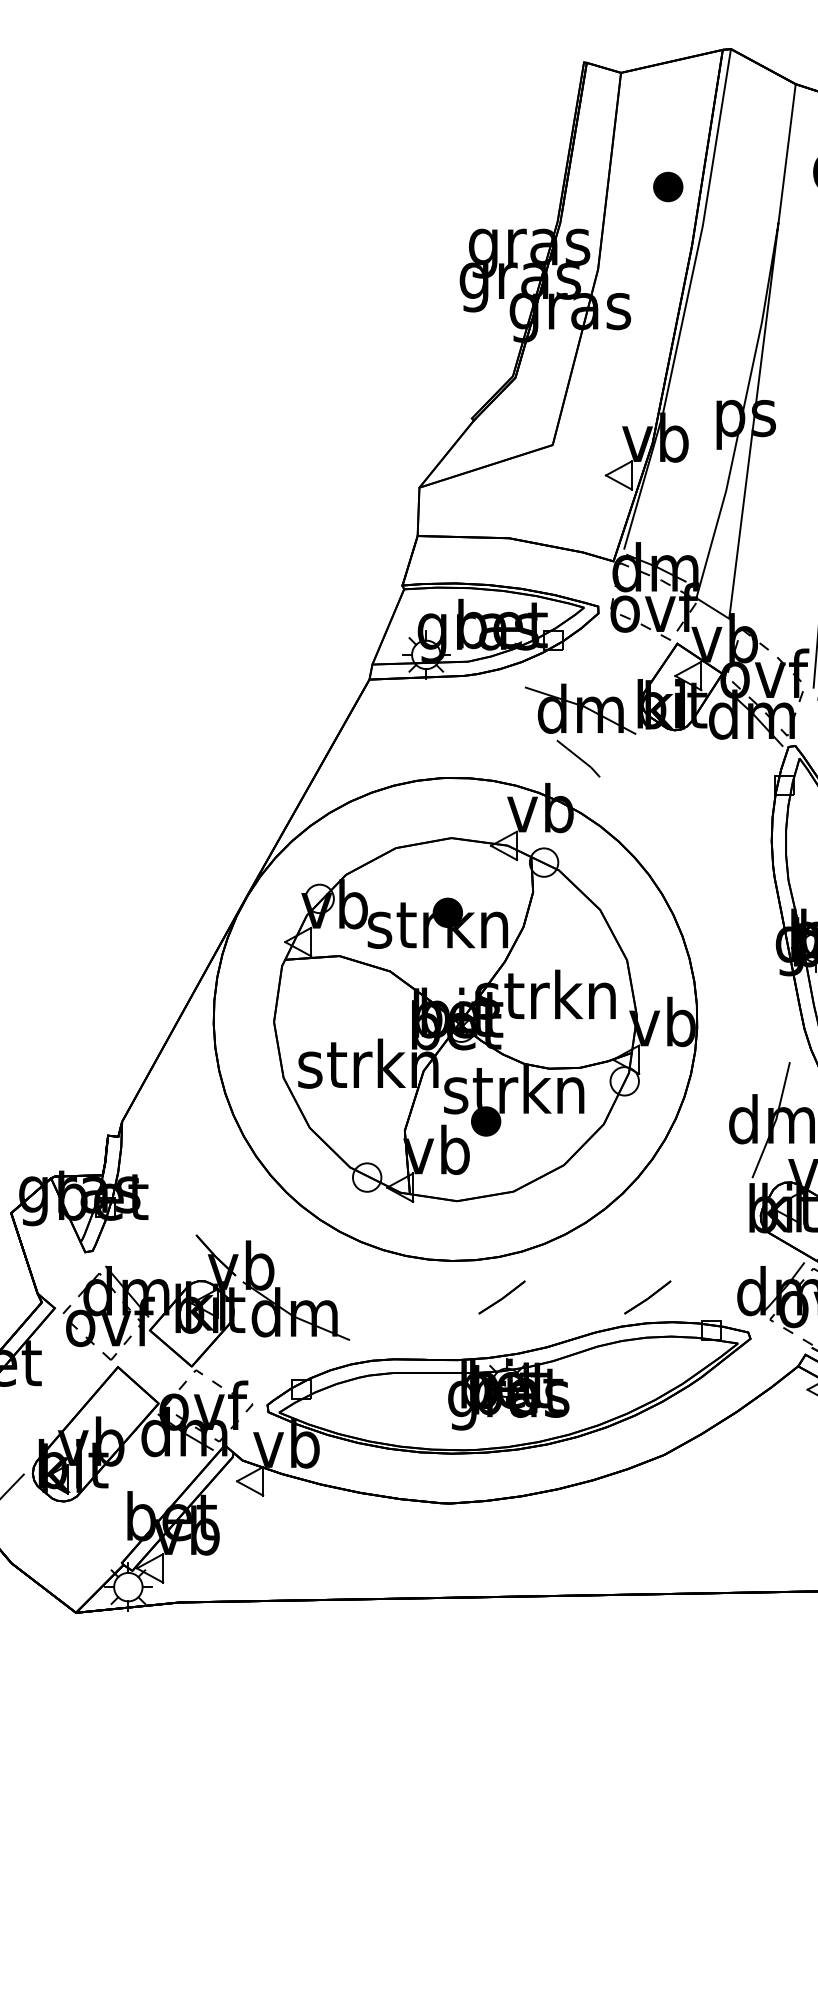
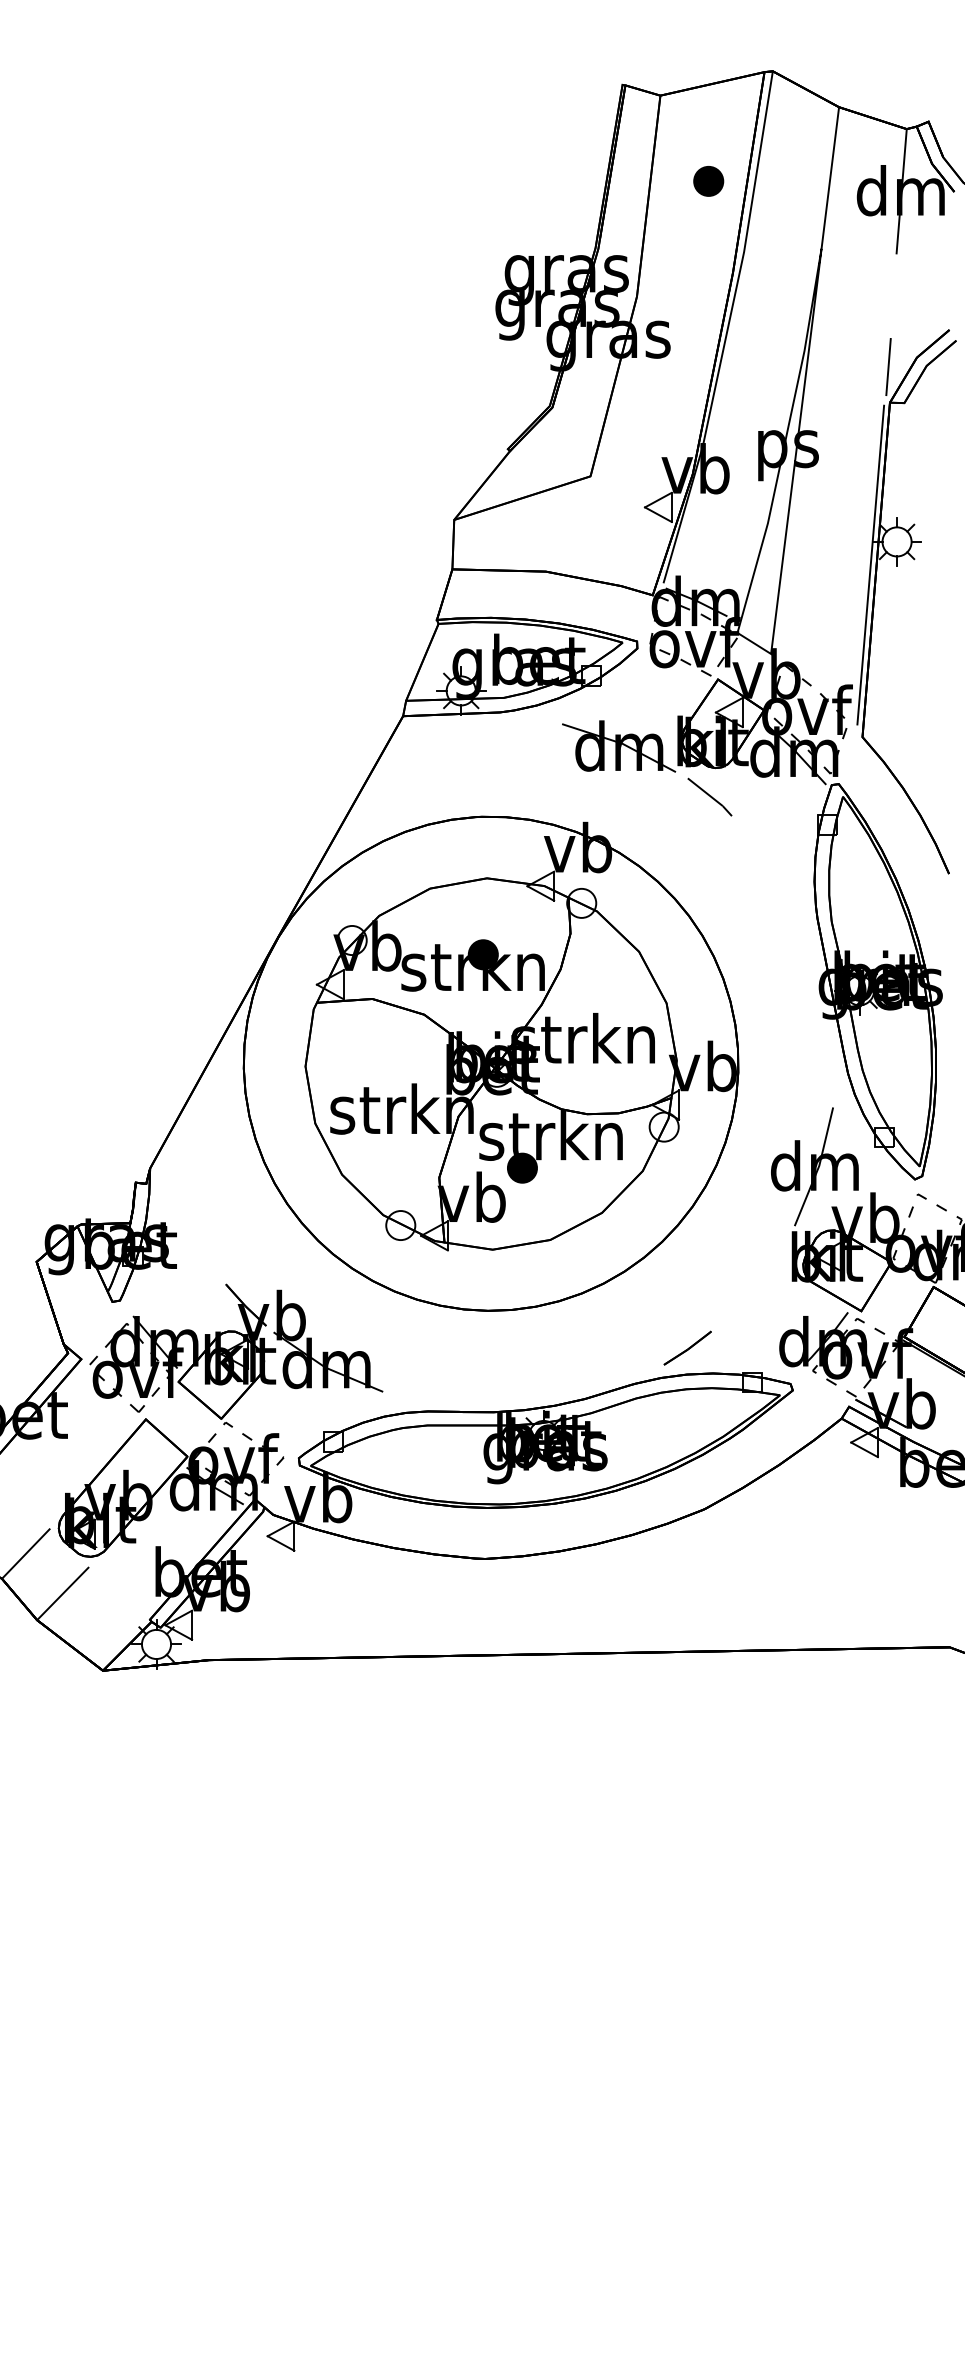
part: (668, 187) -> (708, 181), moved
line: (578, 758) -> (709, 796), moved
part: (501, 1296) -> (538, 1347), removed
line: (36, 1537) -> (62, 1593), added

